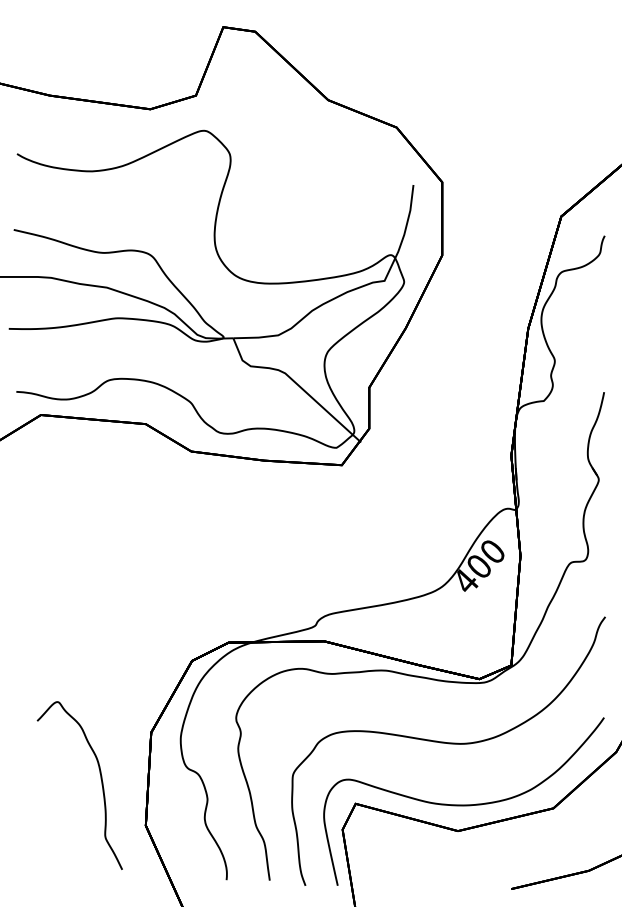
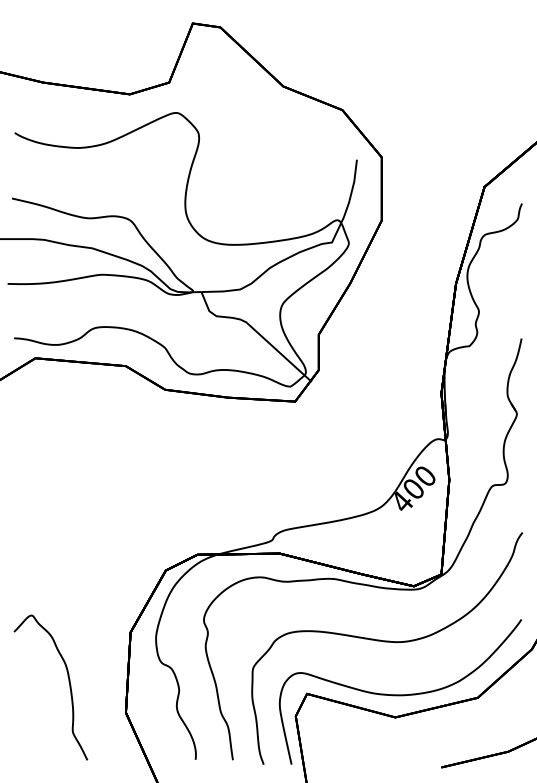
part: (100, 779) -> (68, 682), moved

